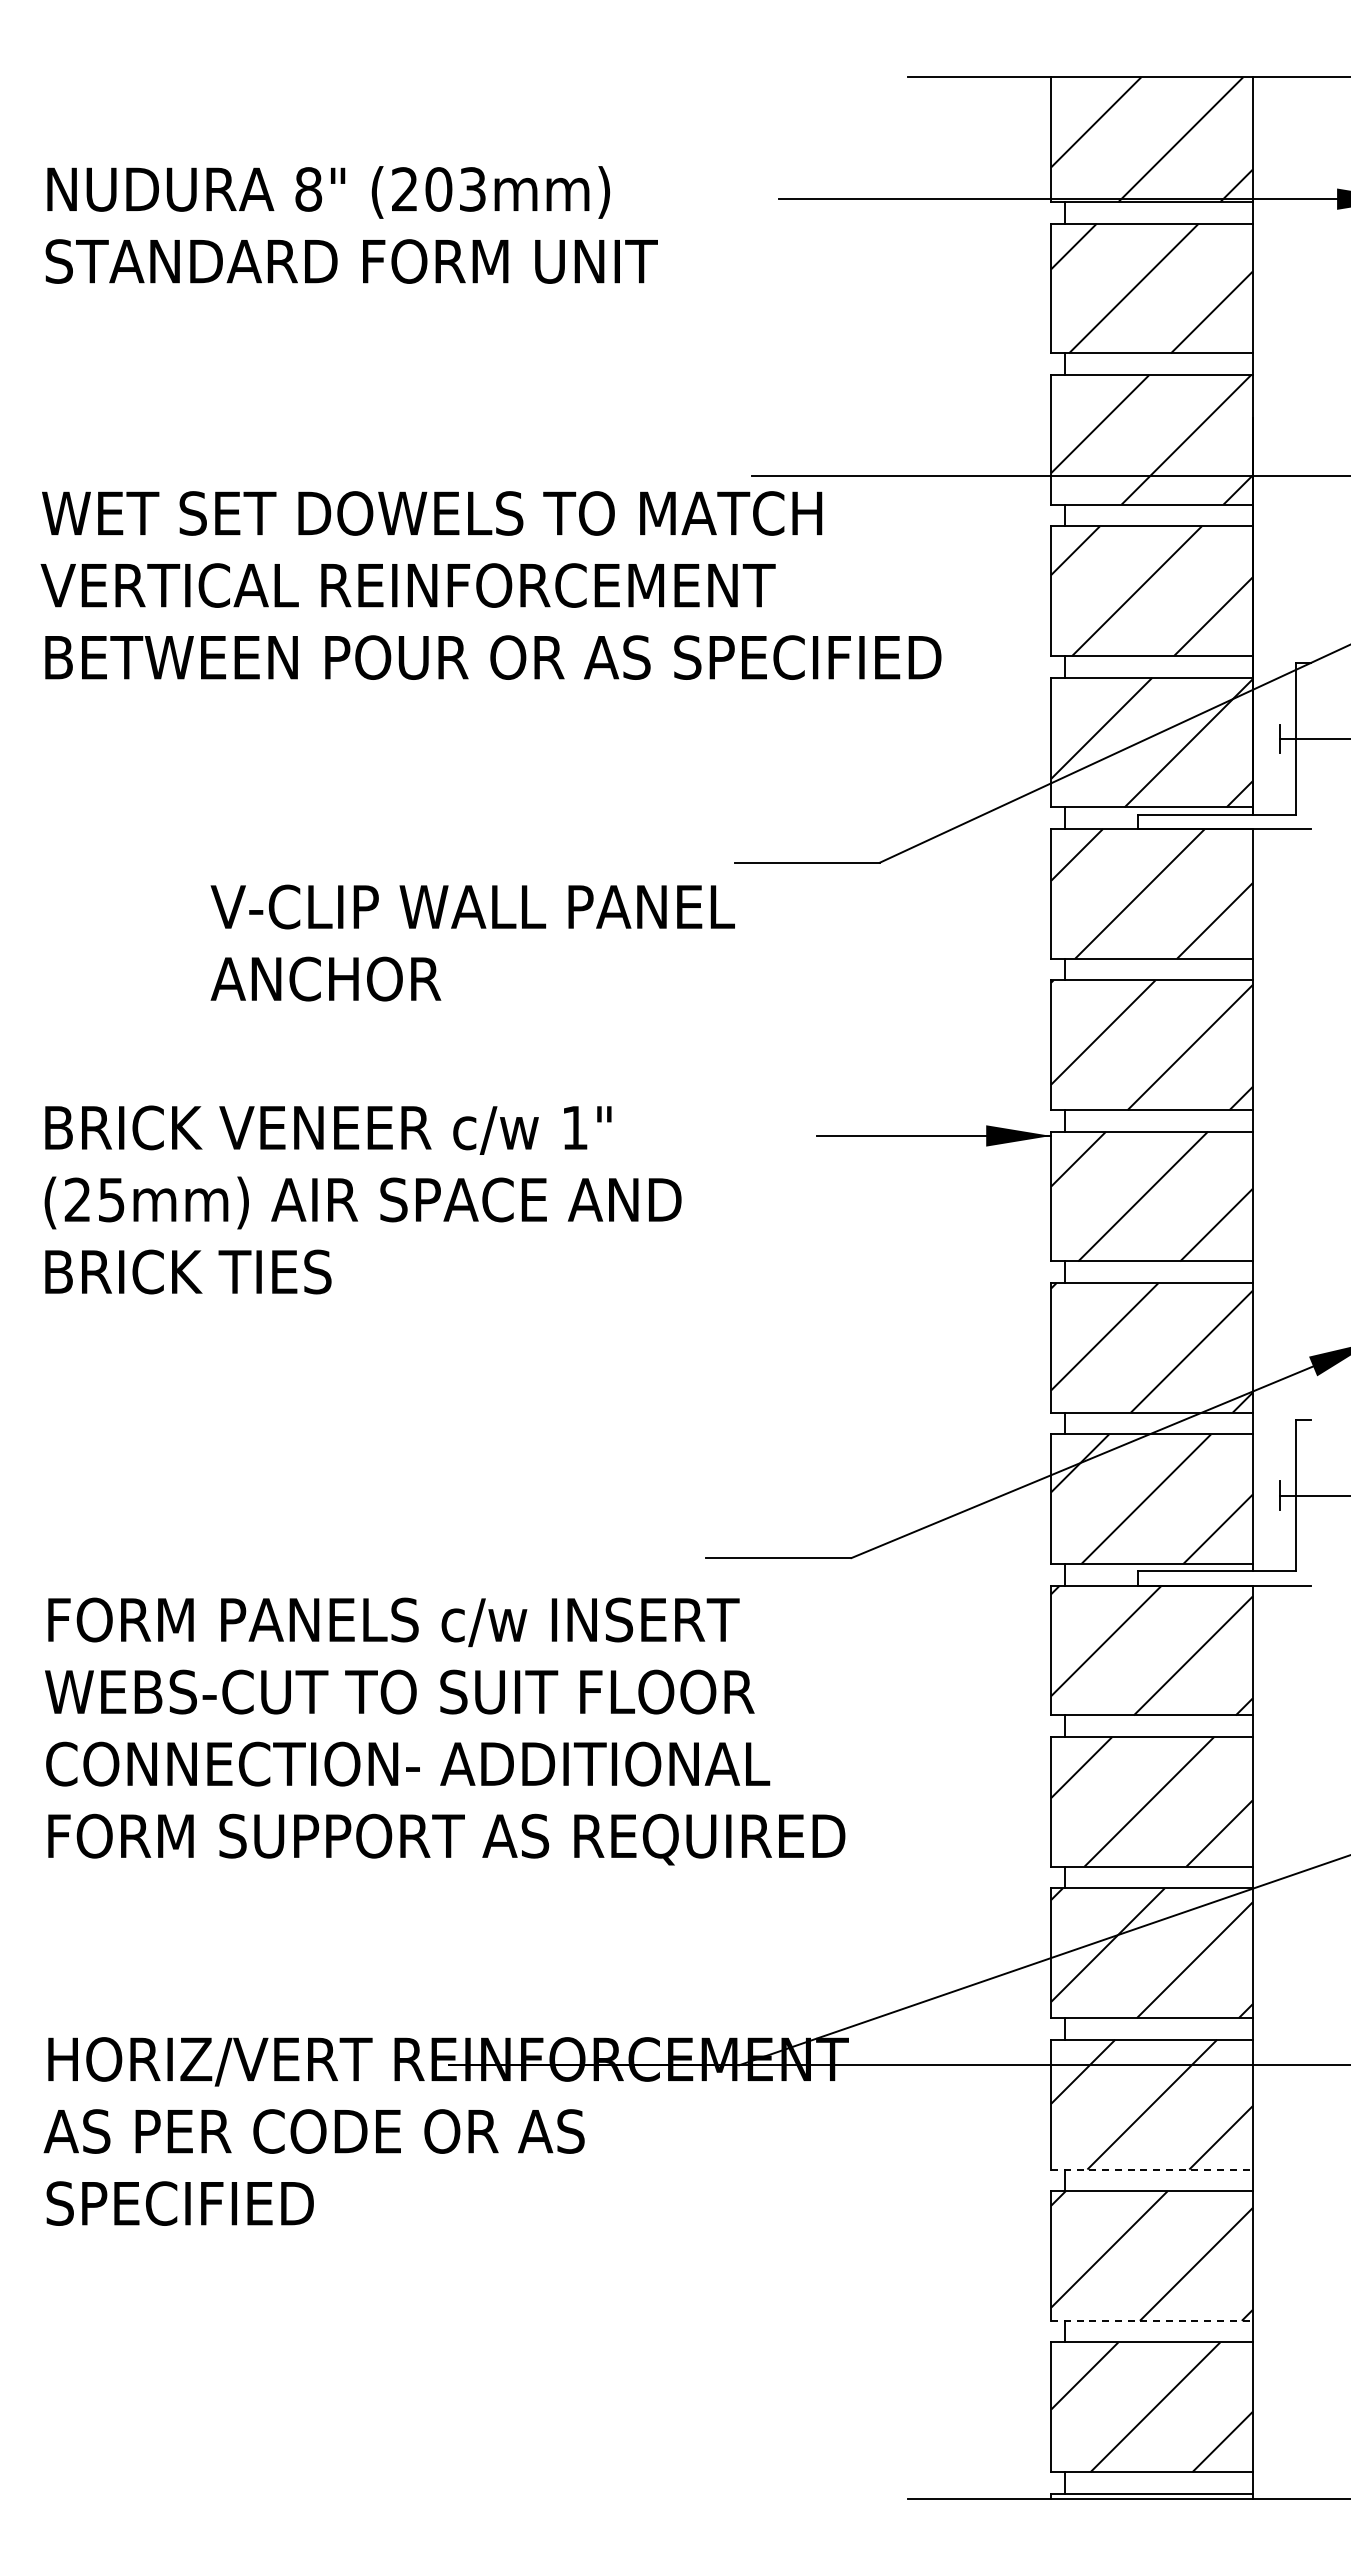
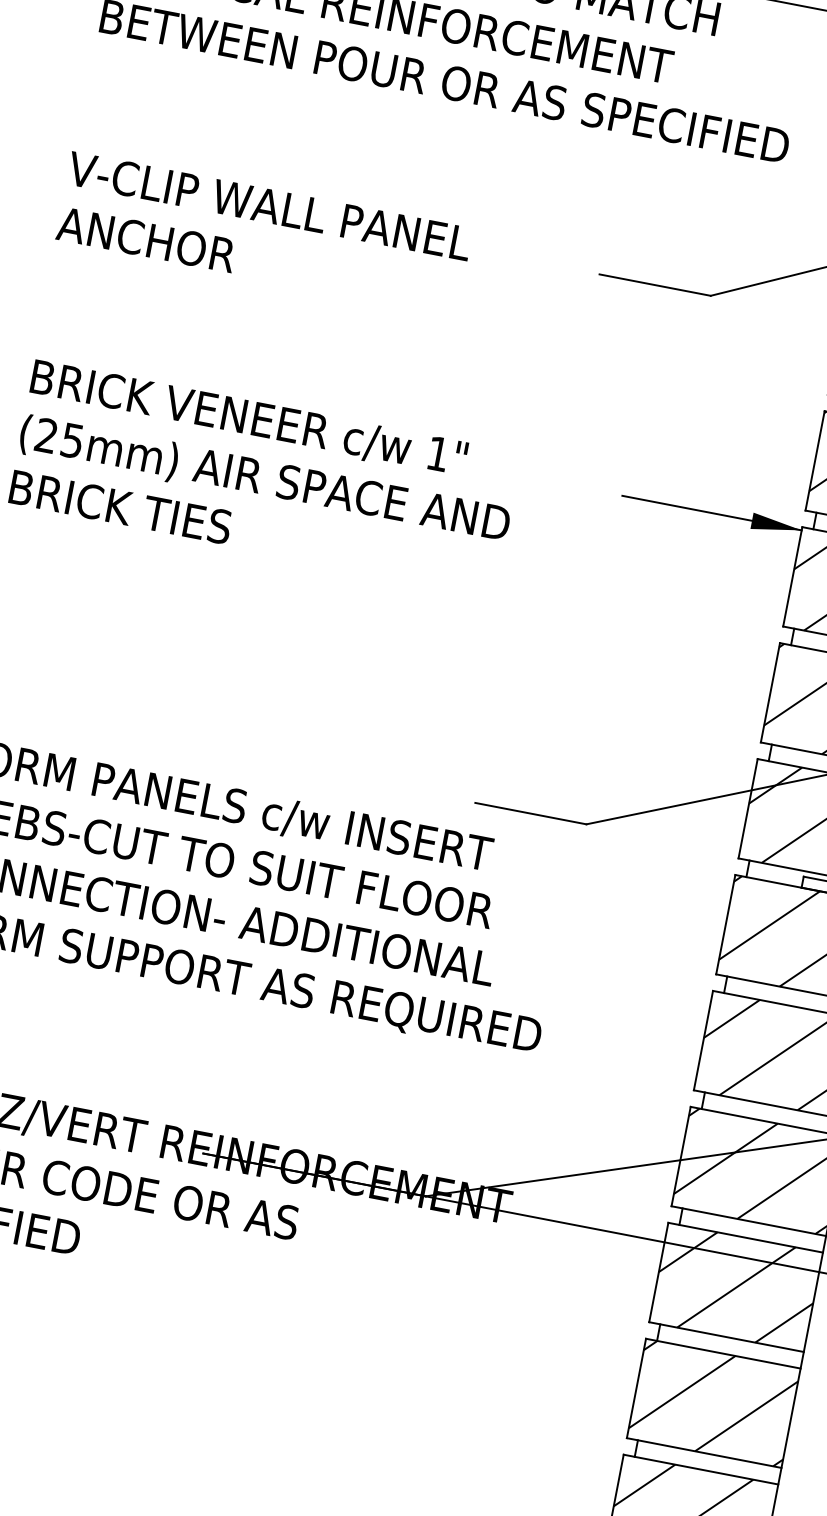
text: (472, 942) -> (264, 233), moved
line: (1151, 2169) -> (726, 1337), dashed -> solid
line: (1151, 2320) -> (703, 1452), dashed -> solid

